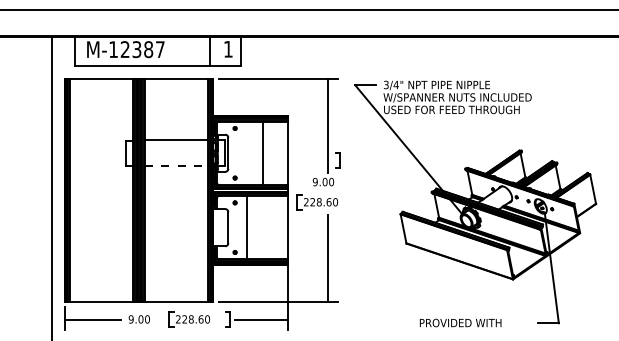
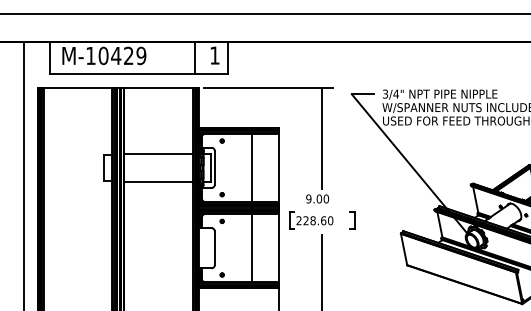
text: (142, 49) -> (122, 55), M-12387 -> M-10429
part: (337, 160) -> (352, 221), moved
line: (176, 166) -> (158, 182), dashed -> solid
line: (247, 227) -> (252, 248), moved

